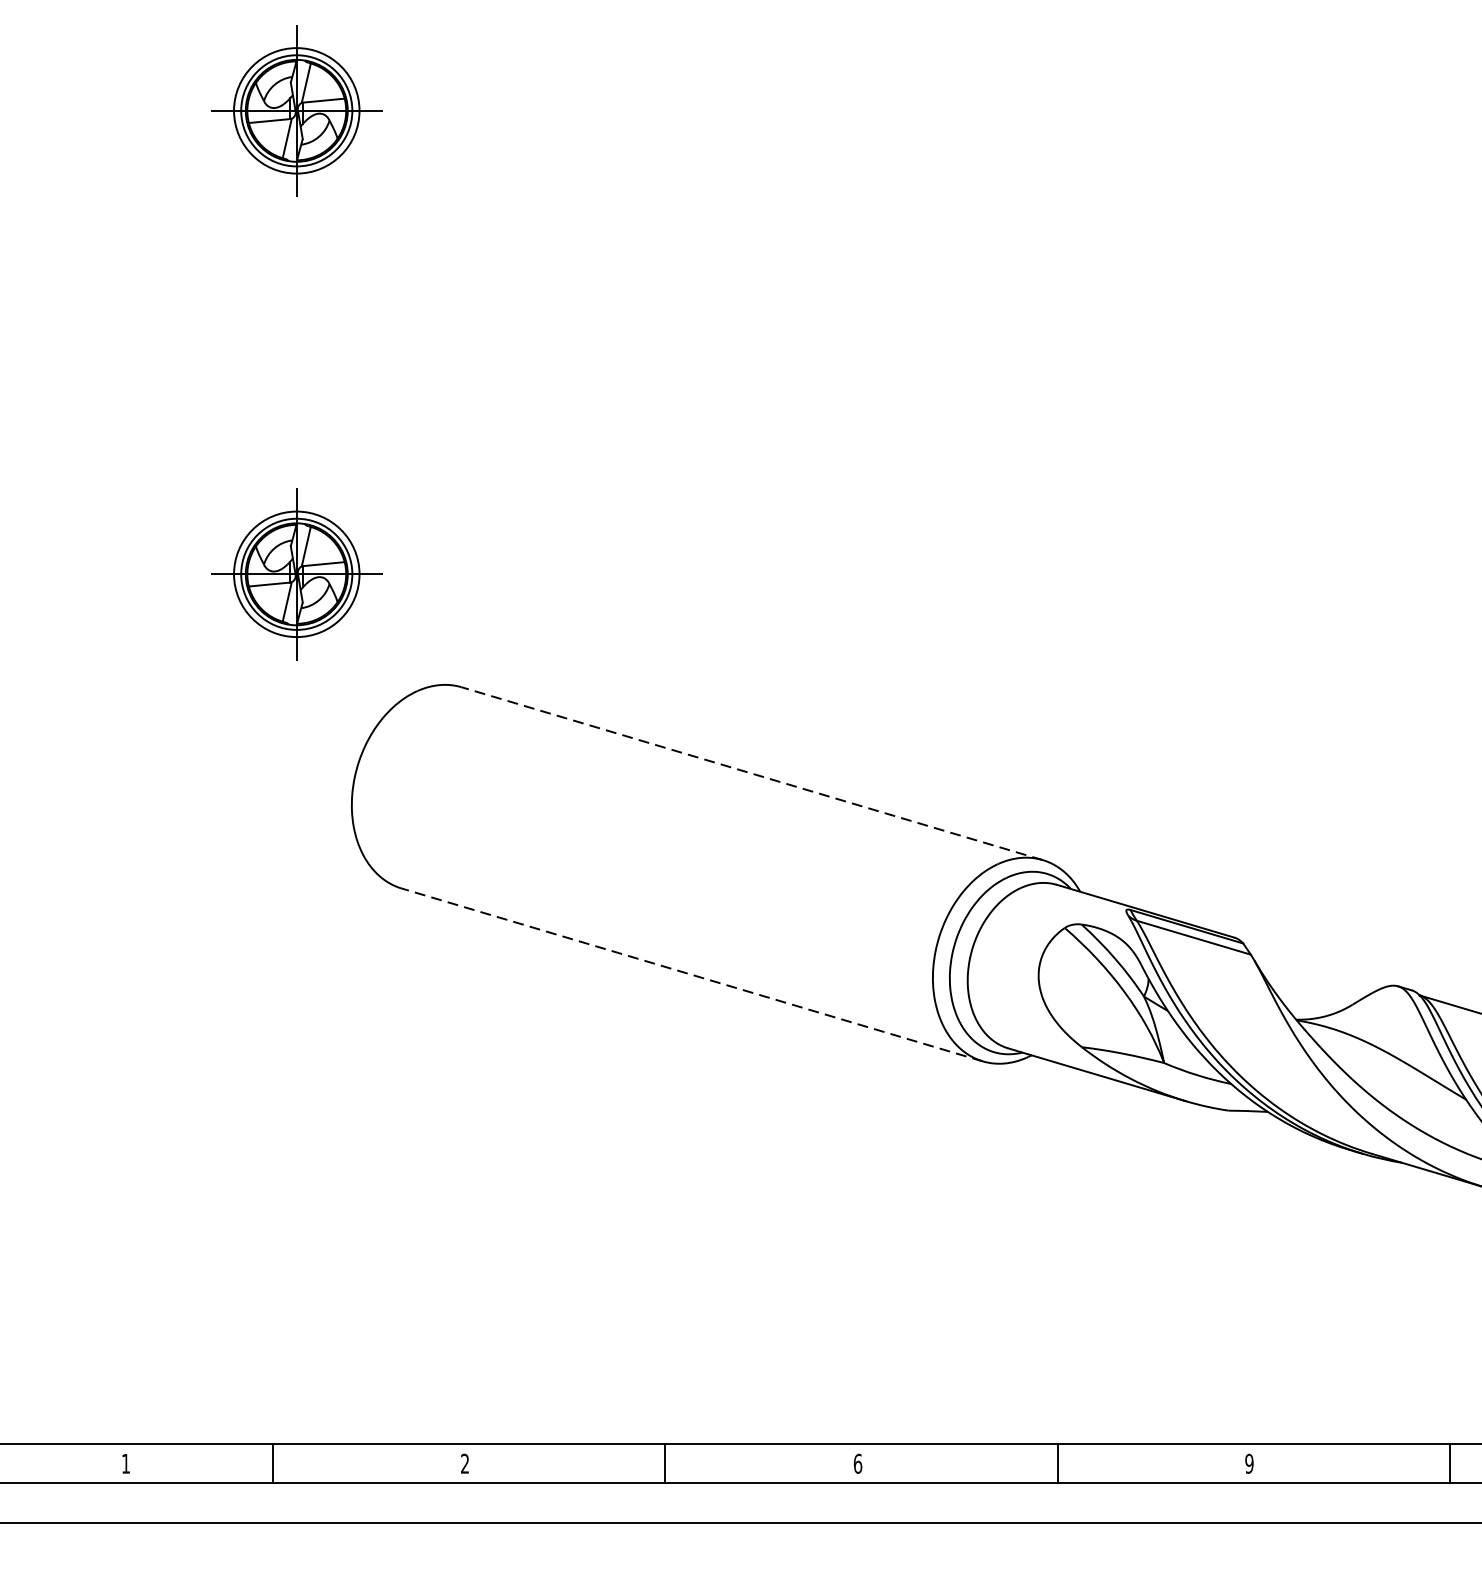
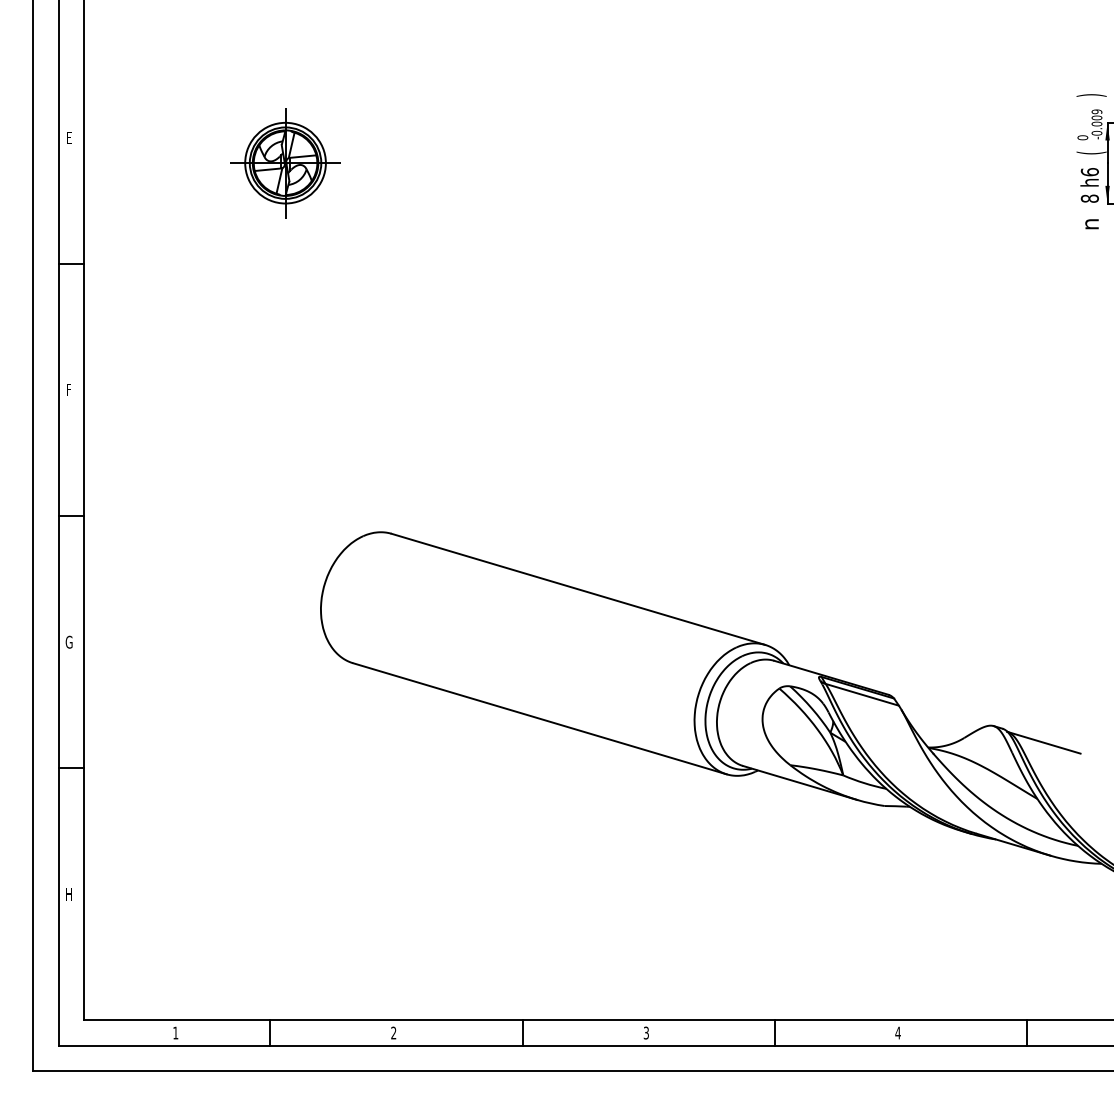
part: (296, 574) -> (285, 461), removed
line: (752, 773) -> (578, 589), dashed -> solid
line: (691, 974) -> (539, 718), dashed -> solid
text: (858, 1462) -> (646, 1032), 6 -> 3
text: (1248, 1462) -> (897, 1032), 9 -> 4

